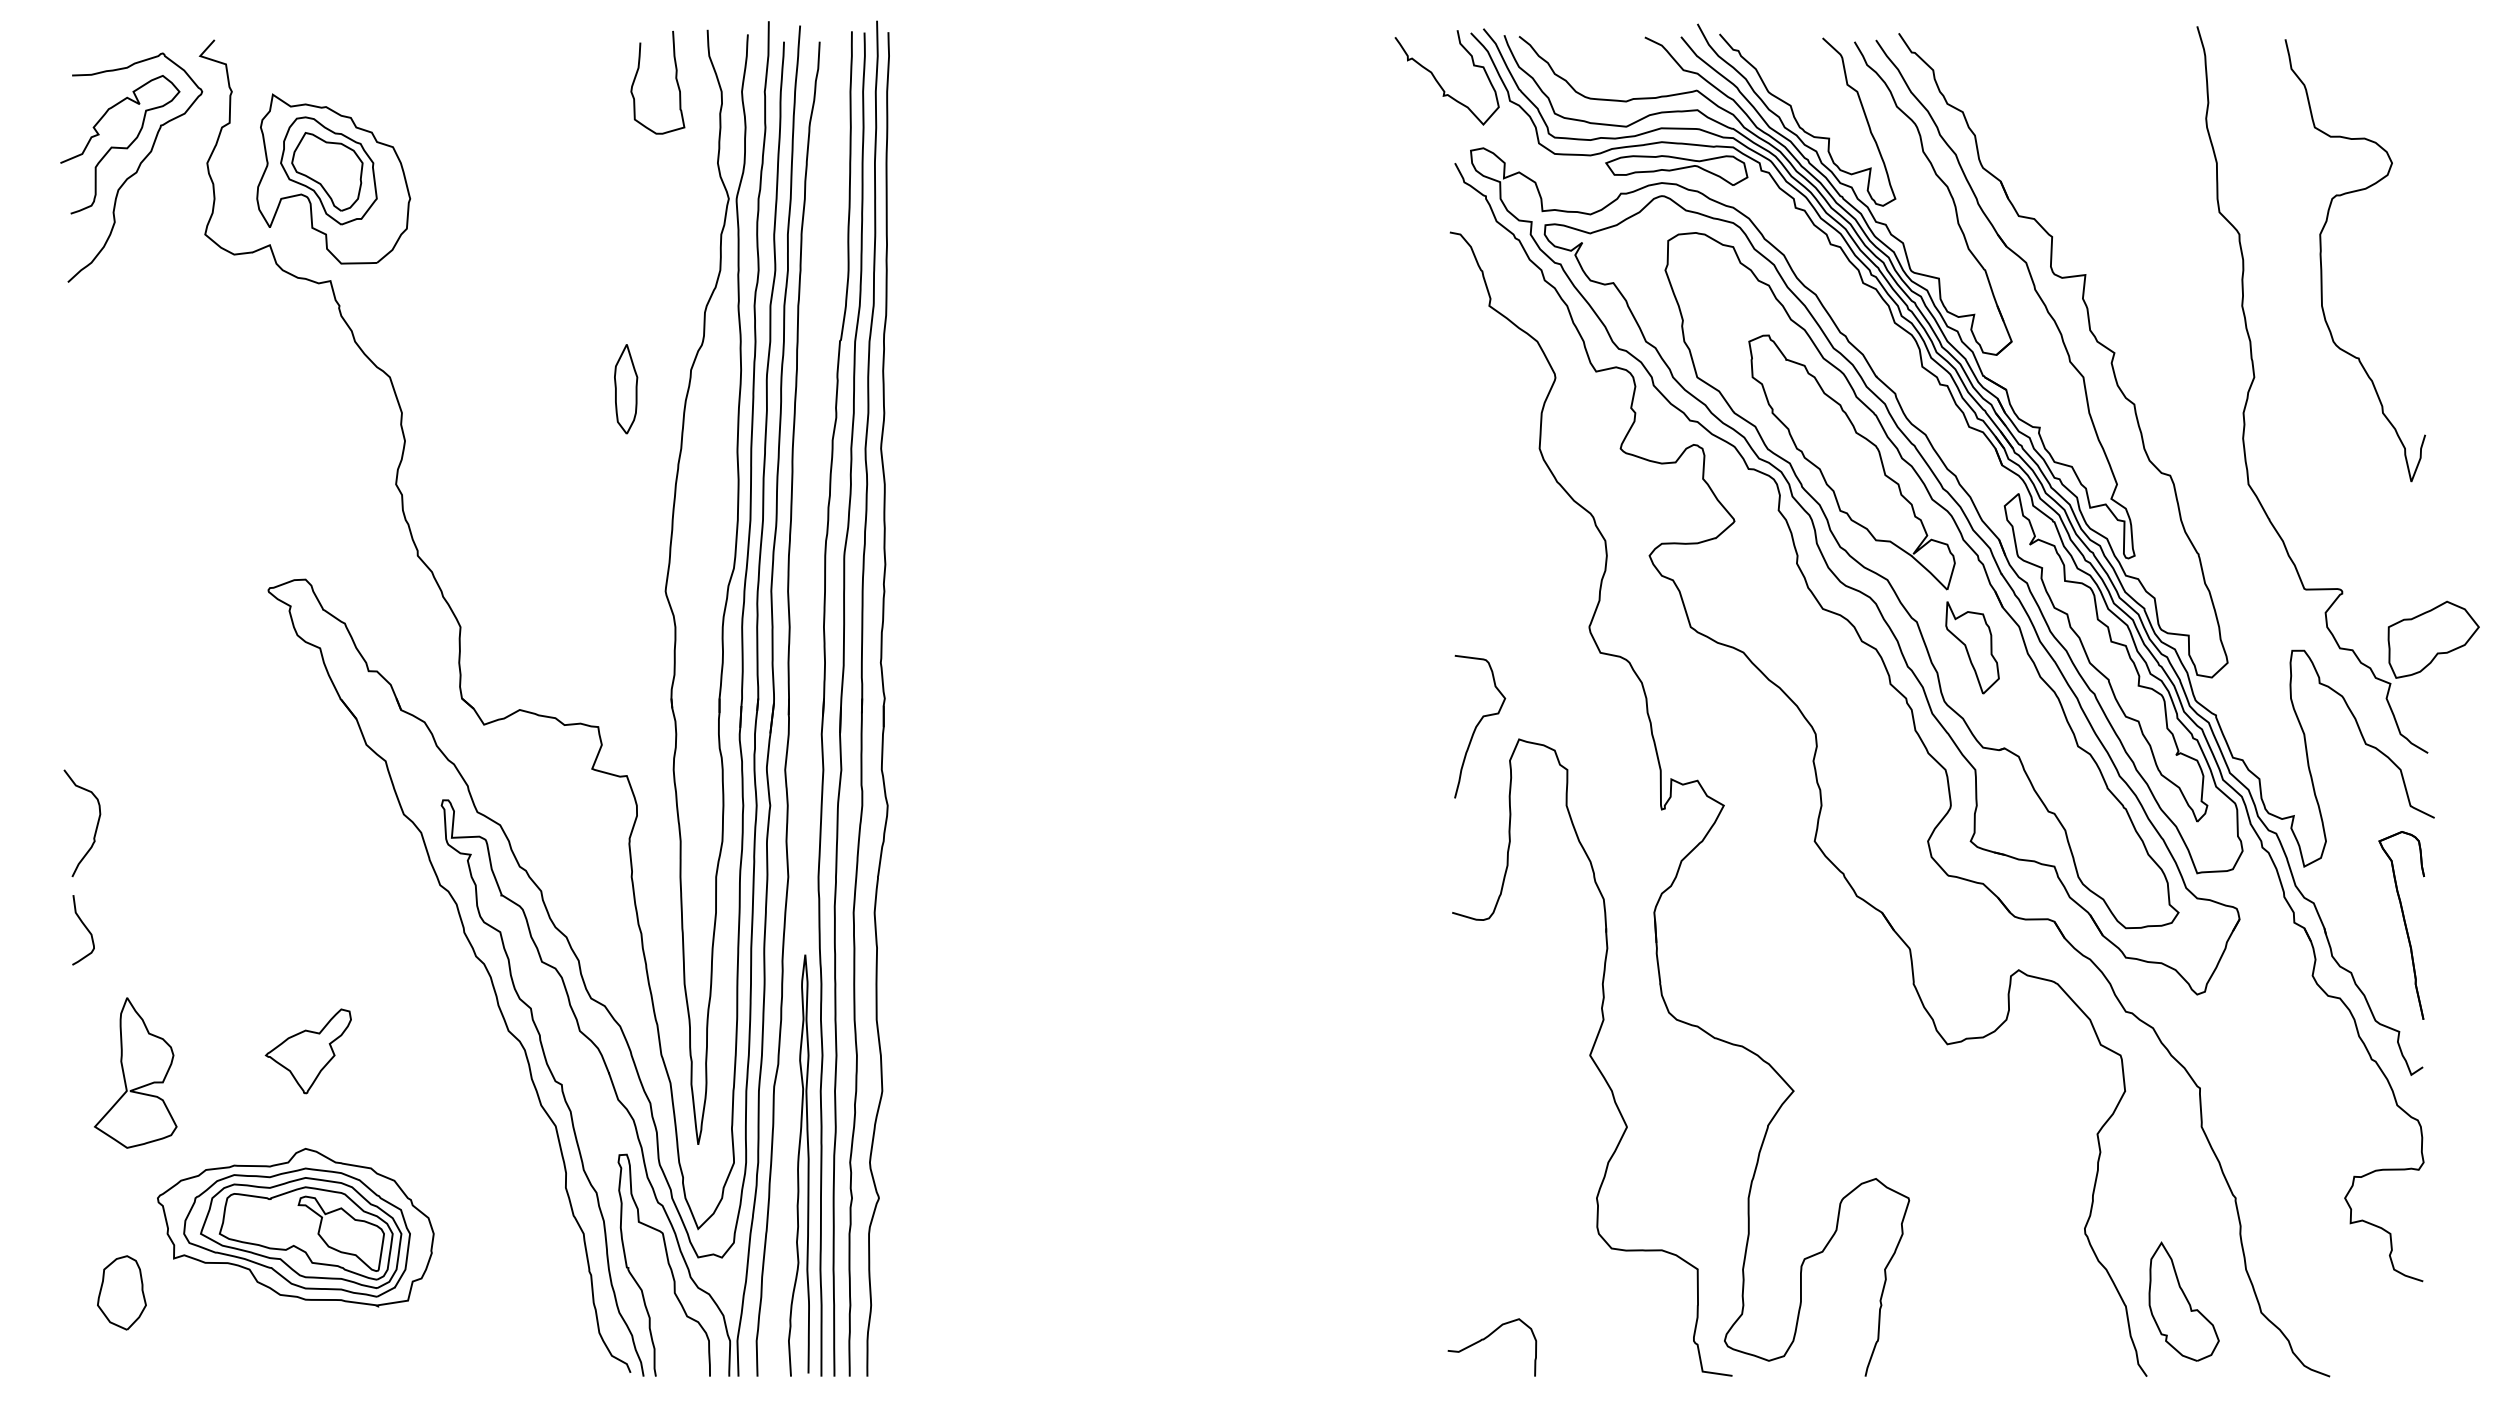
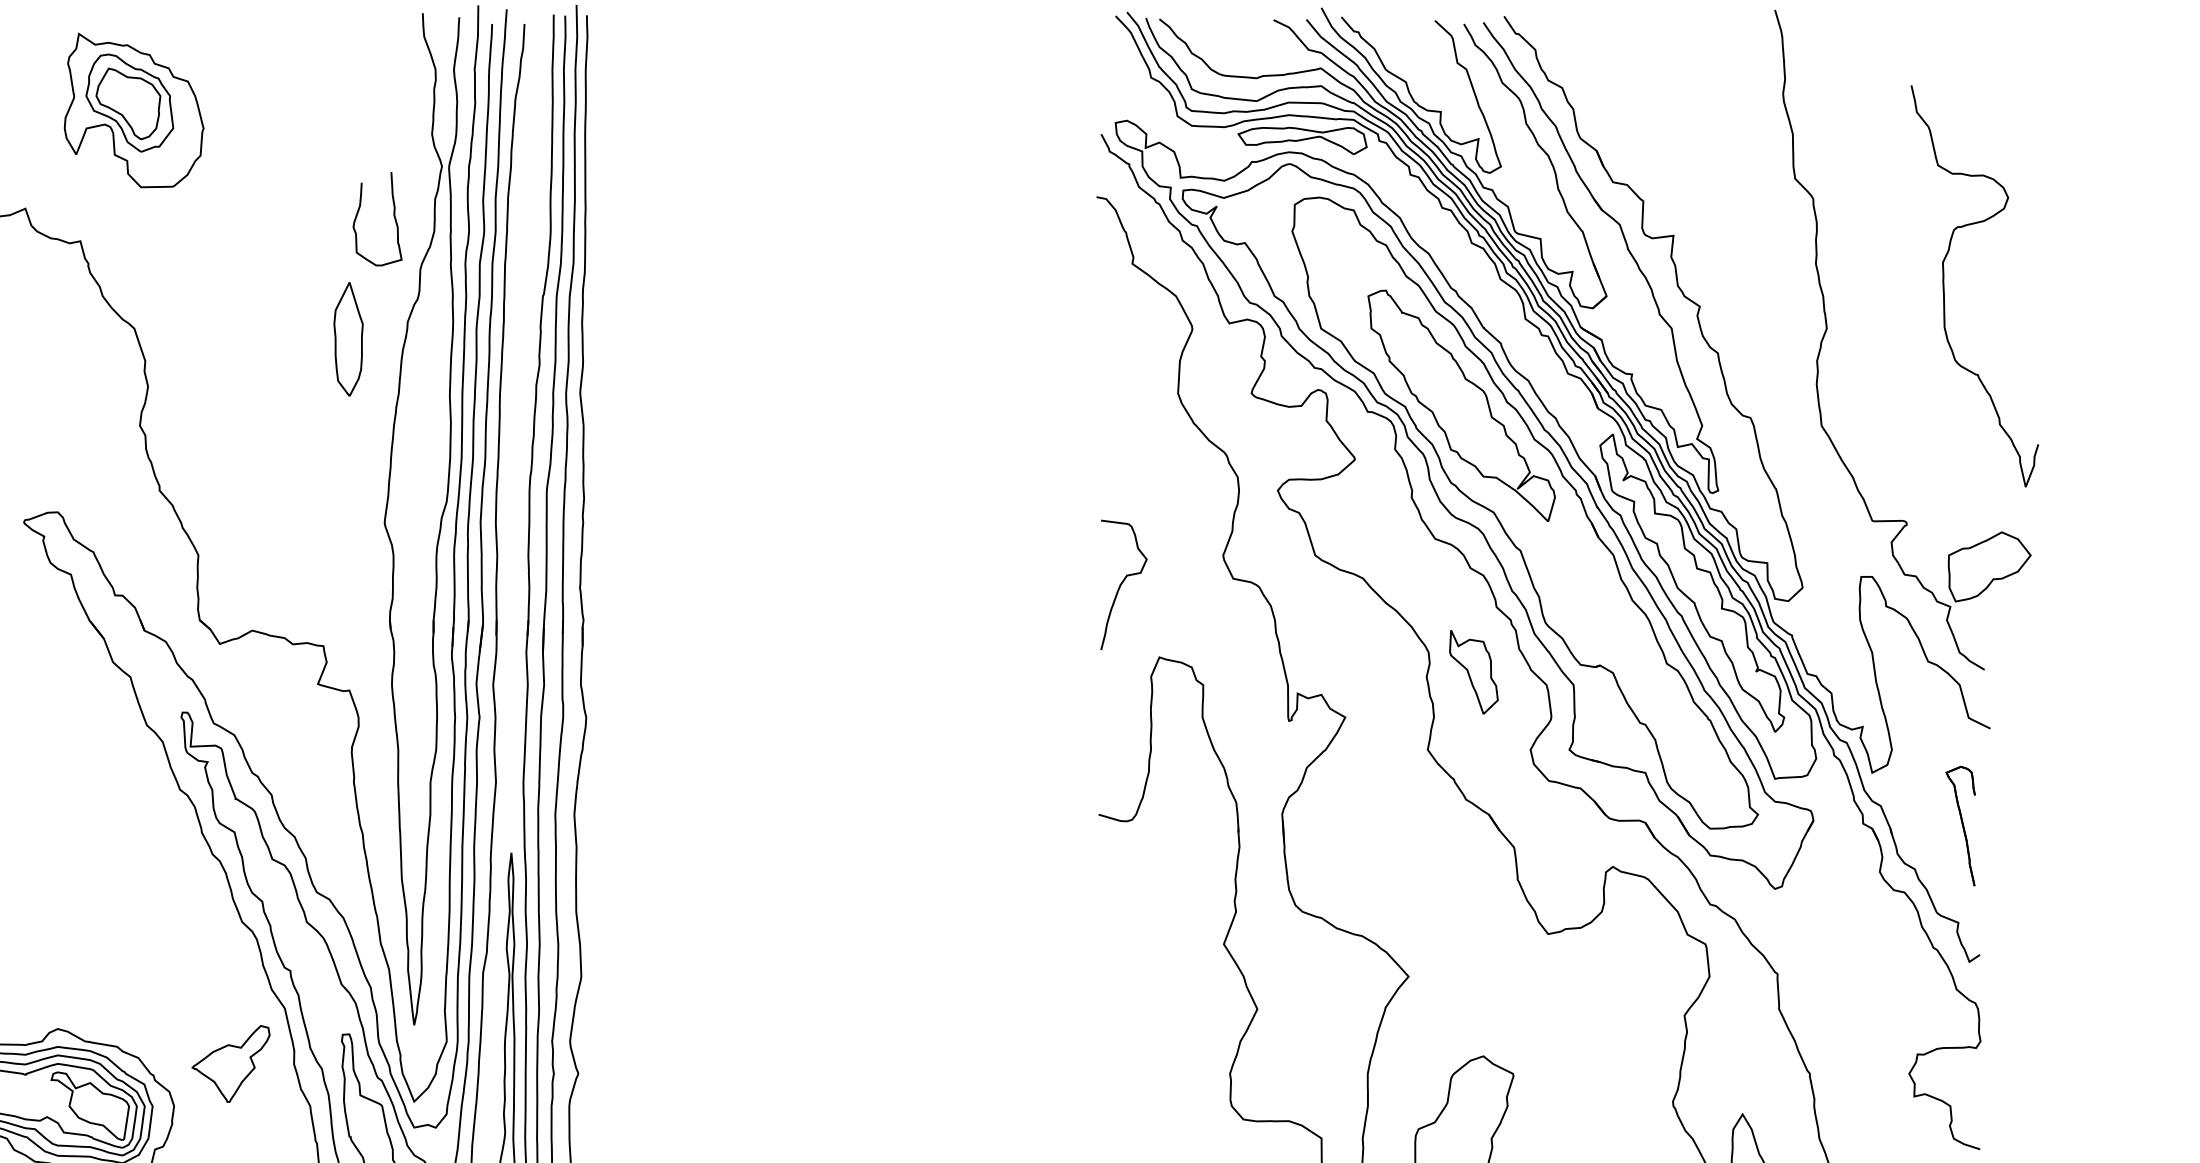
curve: (675, 79) -> (393, 216), moved
curve: (1438, 81) -> (1086, 60), removed
part: (333, 178) -> (133, 110), moved
curve: (2322, 267) -> (1945, 292), moved
part: (626, 389) -> (349, 339), size x1.4
part: (1972, 647) -> (1473, 671), moved
curve: (1479, 724) -> (1123, 582), moved
part: (2401, 925) -> (1960, 826), size x0.7
part: (307, 1051) -> (230, 1064), moved

